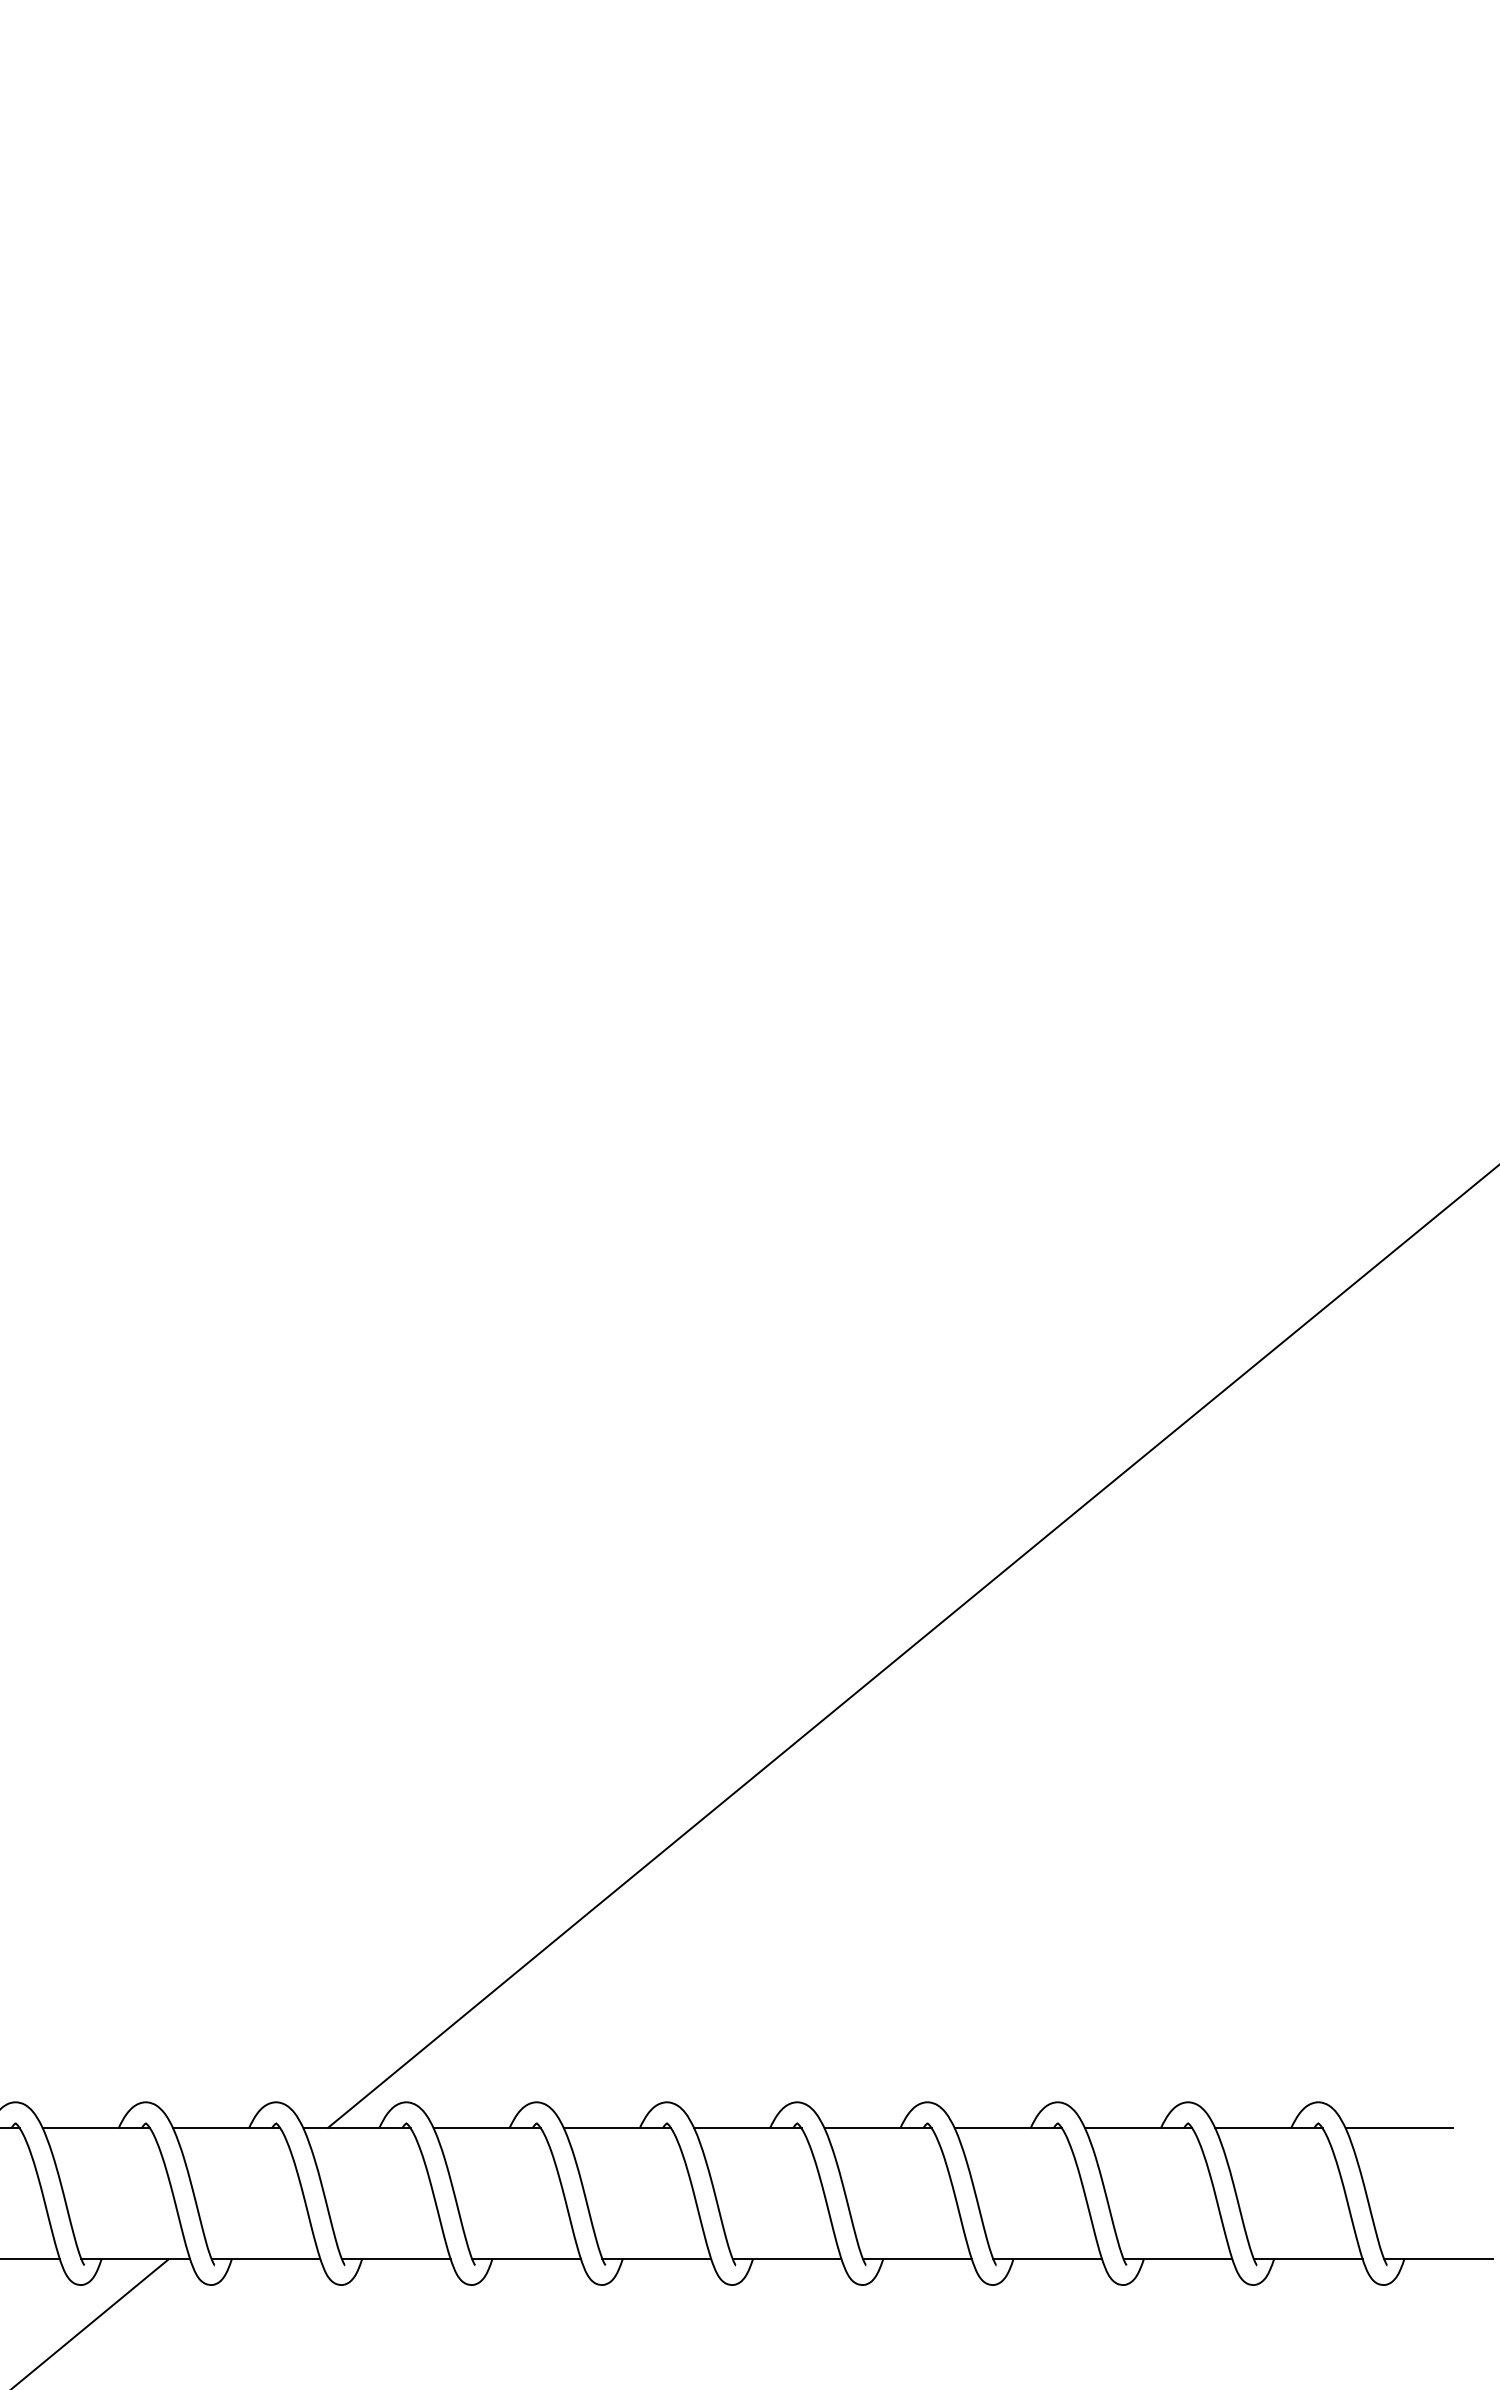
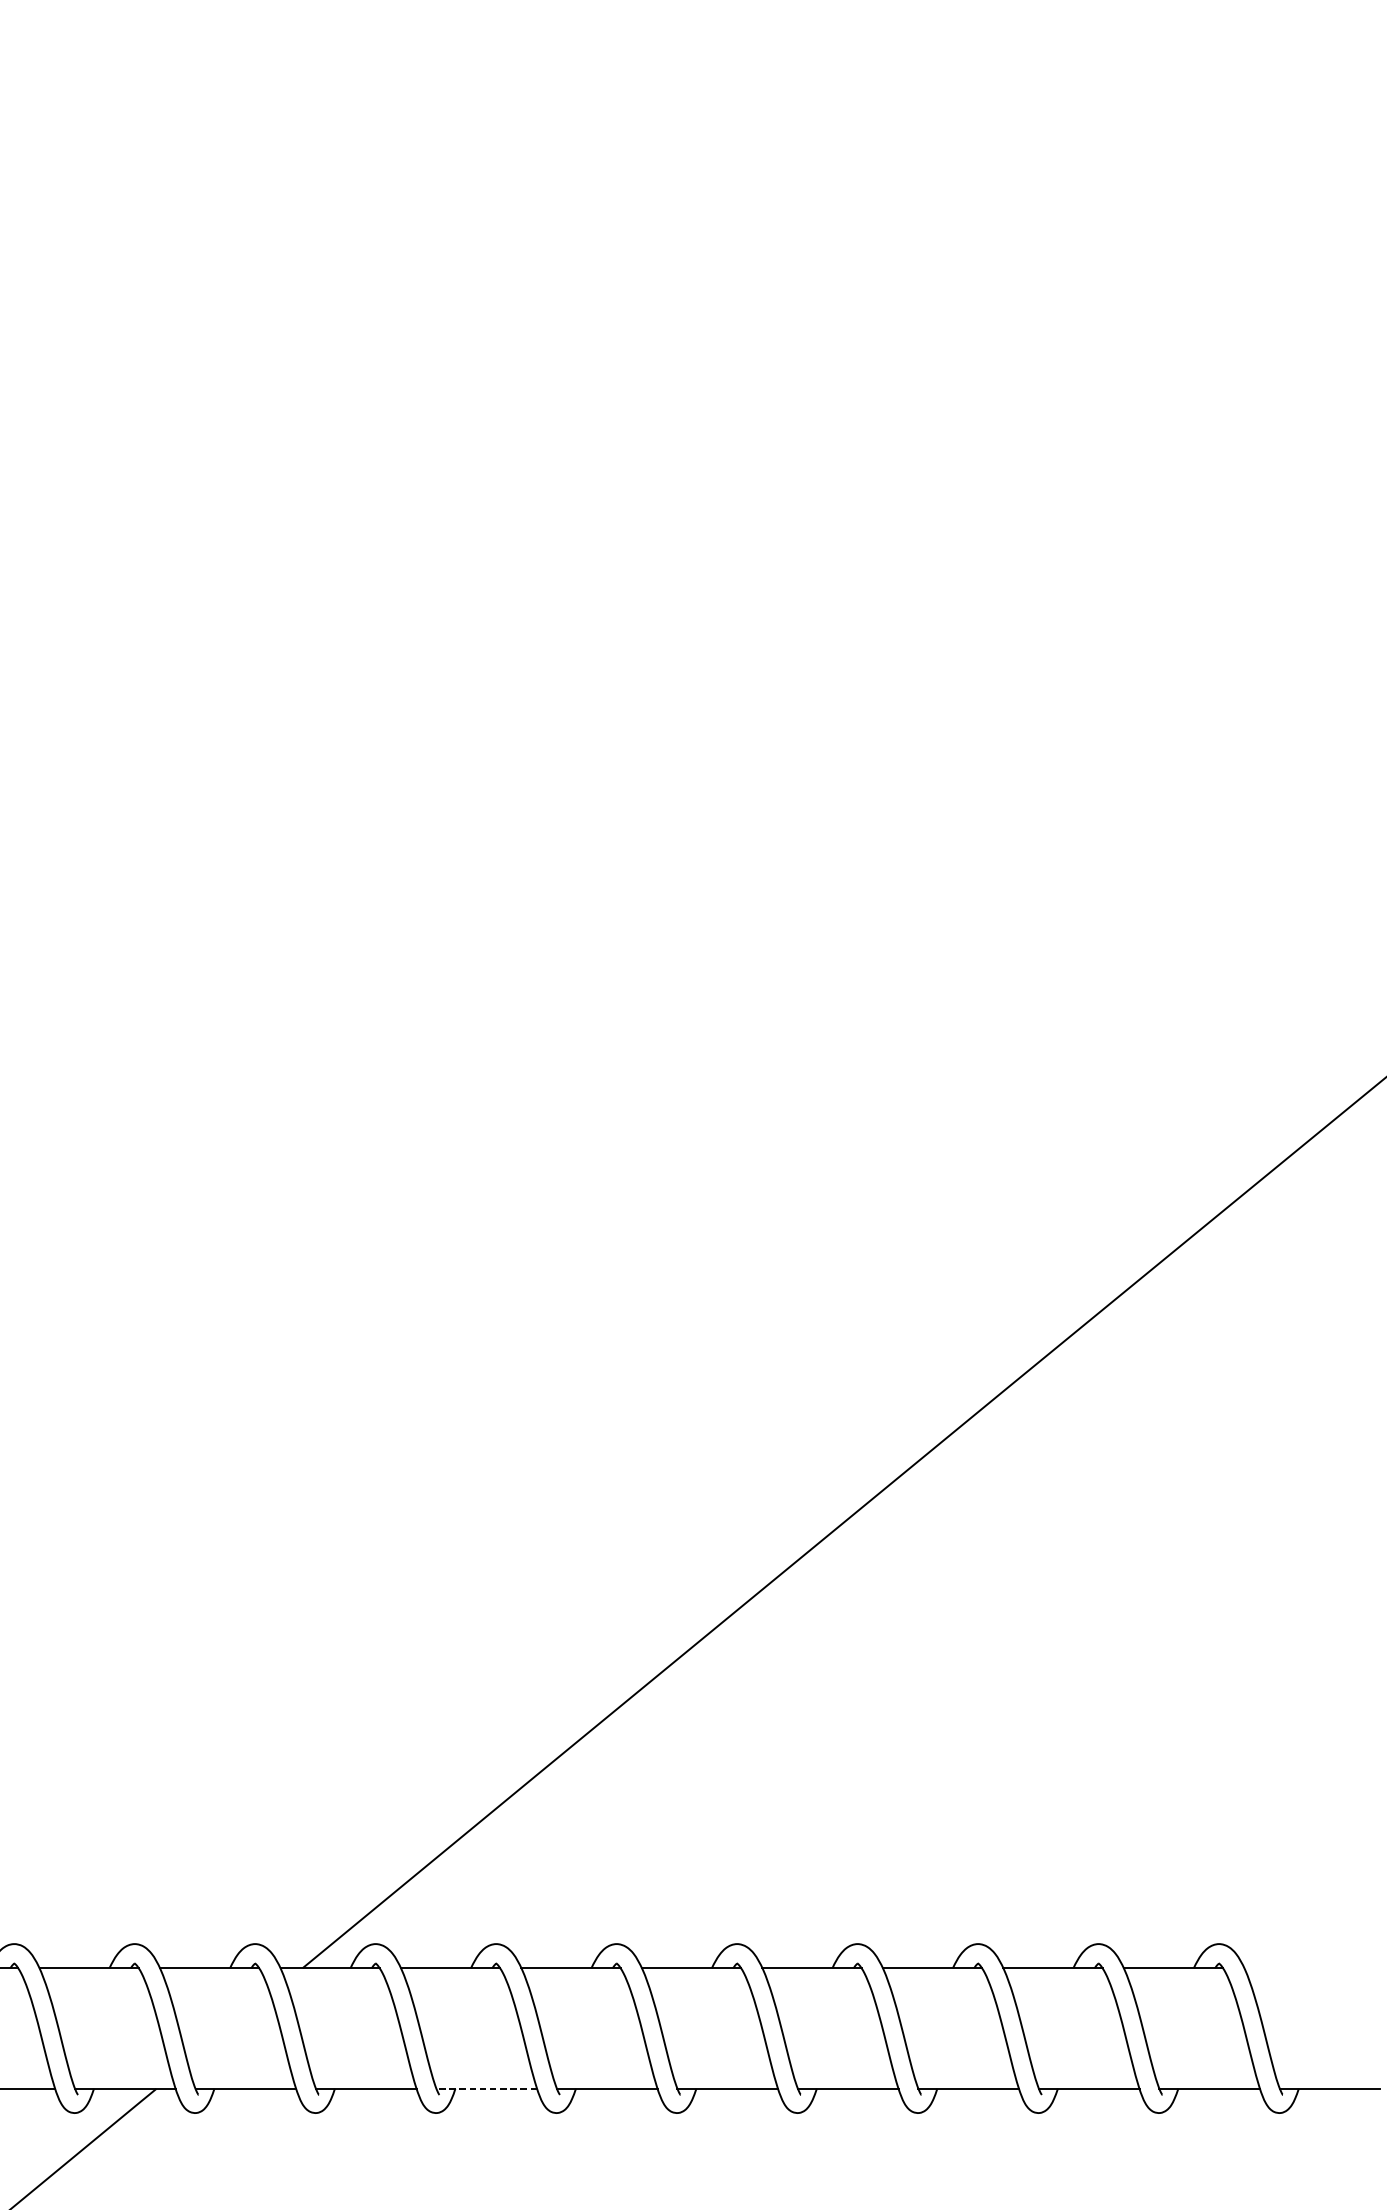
line: (1398, 2128) -> (1293, 1968), removed
line: (525, 2258) -> (485, 2088), solid -> dashed

